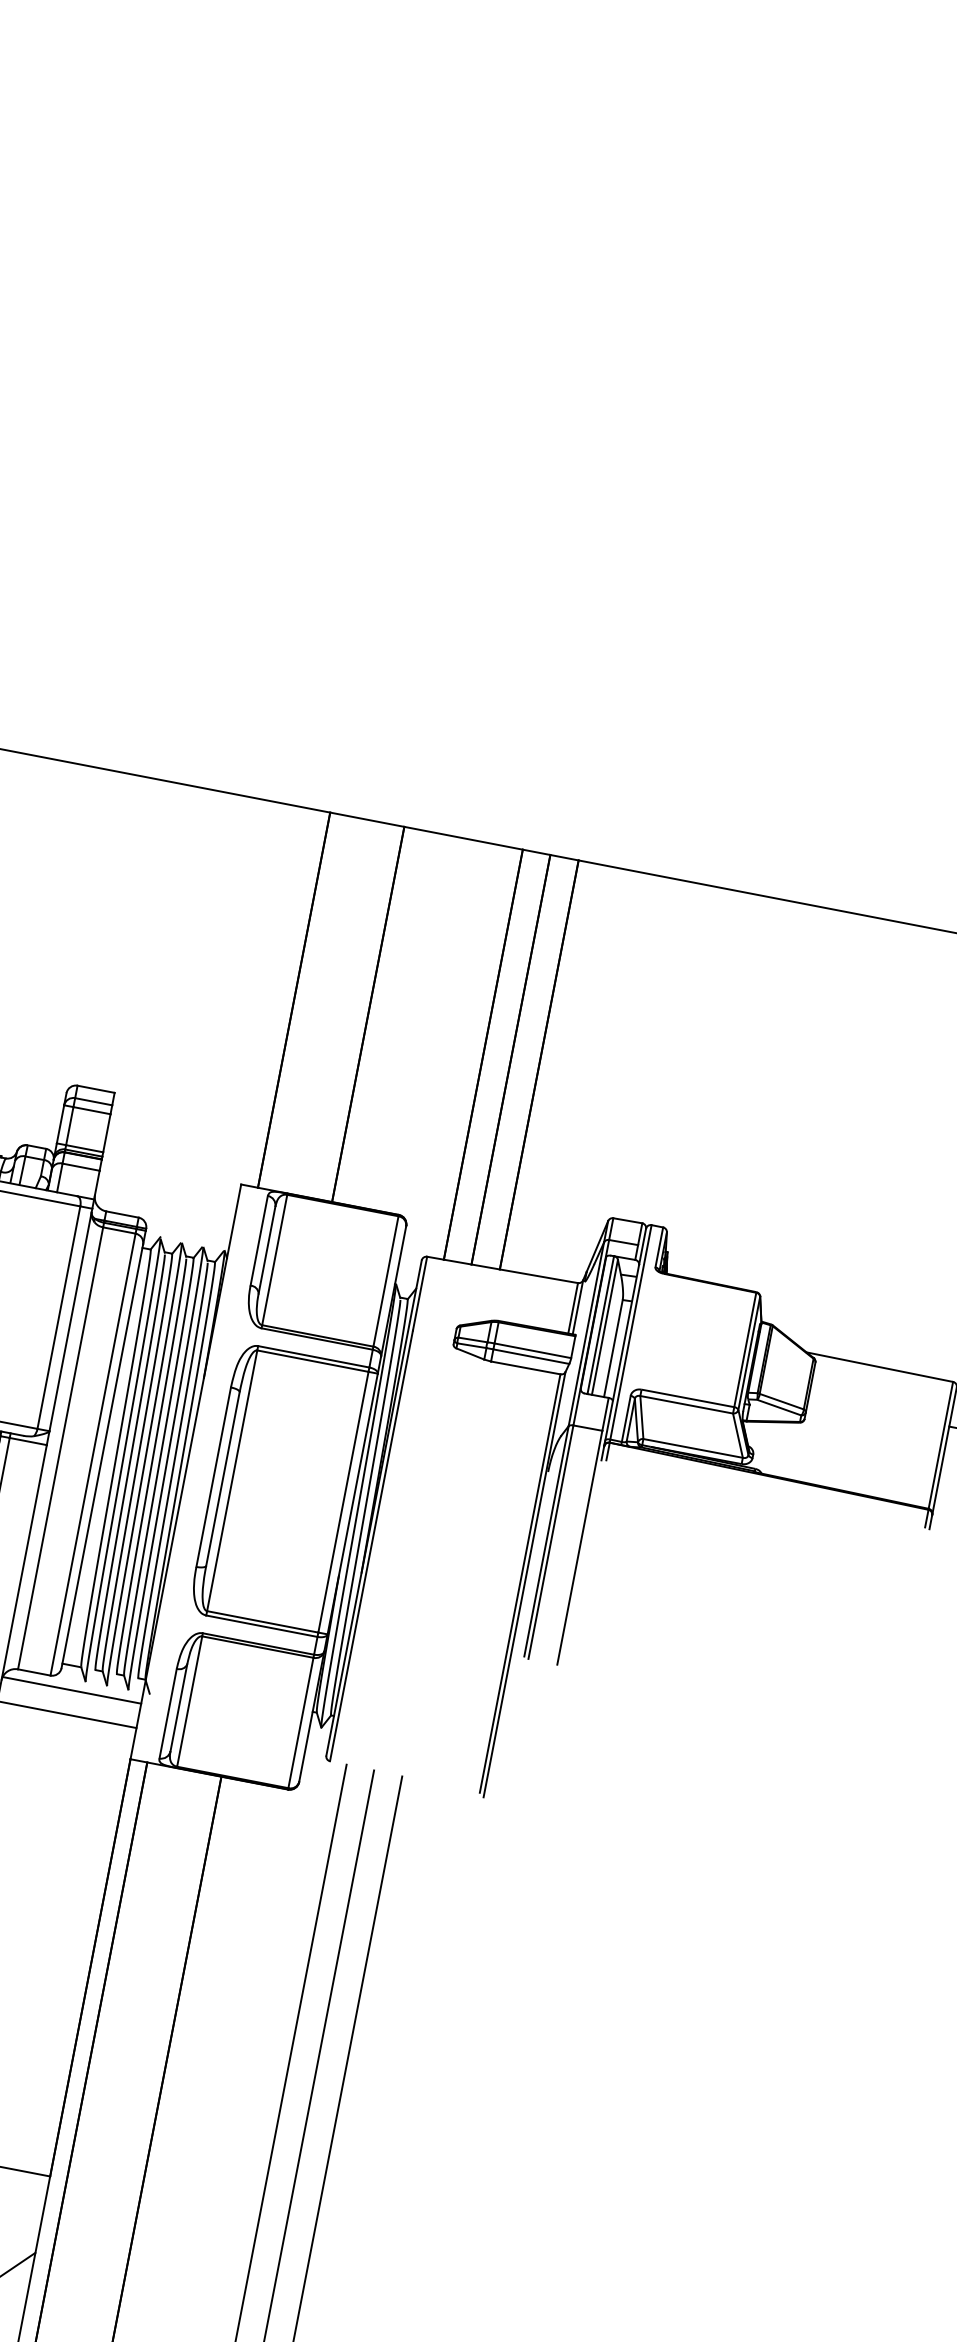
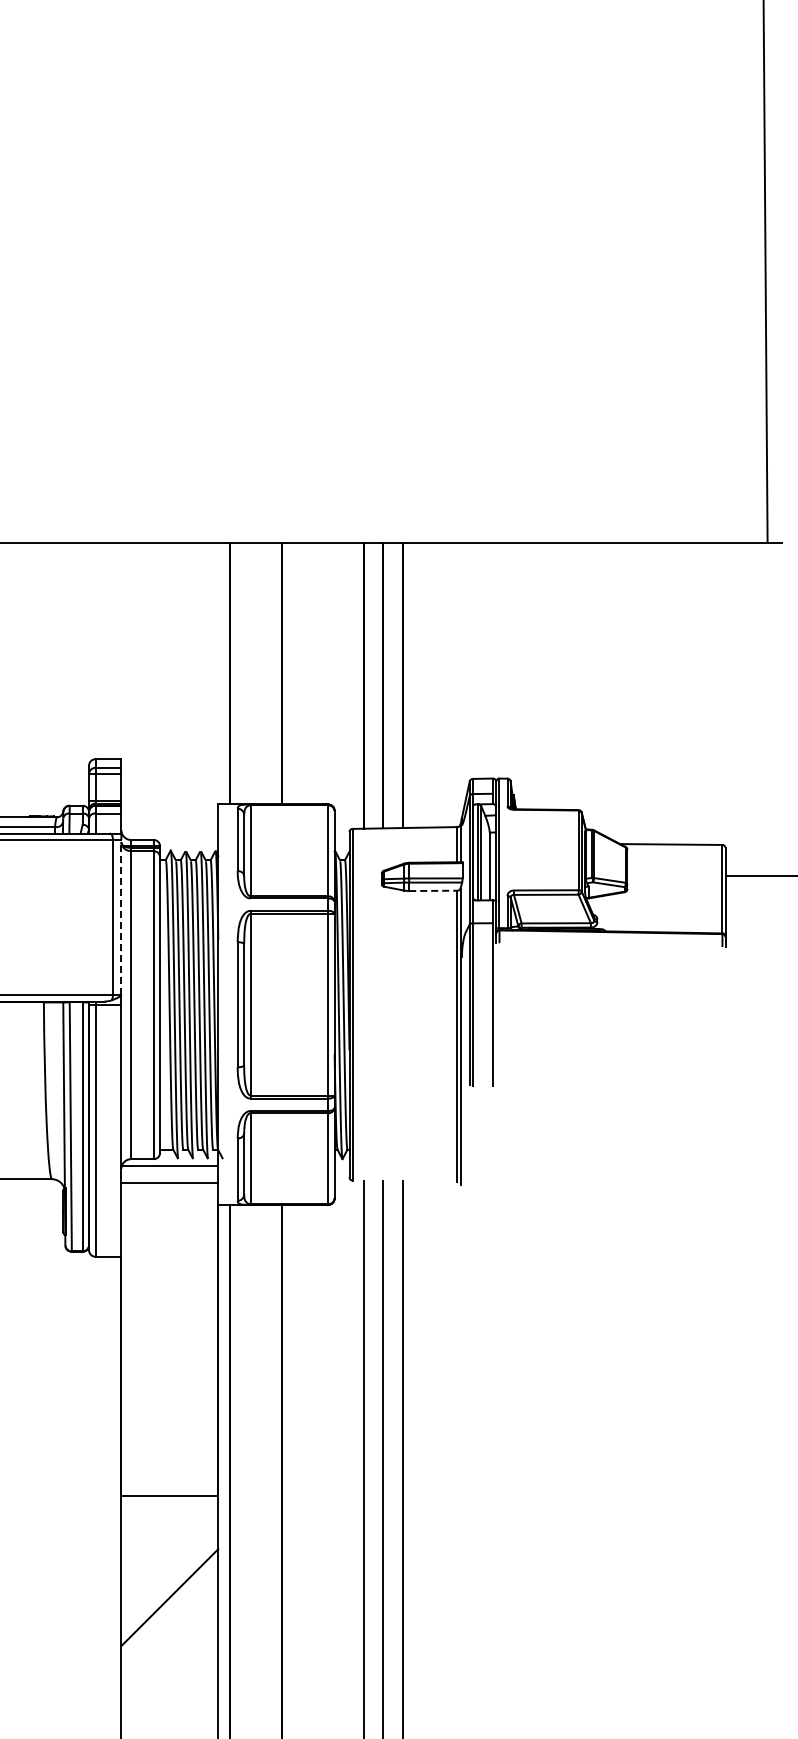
line: (71, 1319) -> (121, 917), solid -> dashed
line: (526, 1367) -> (433, 890), solid -> dashed

